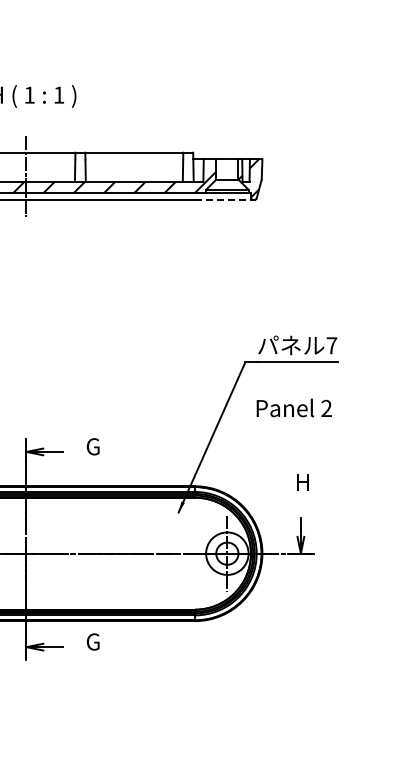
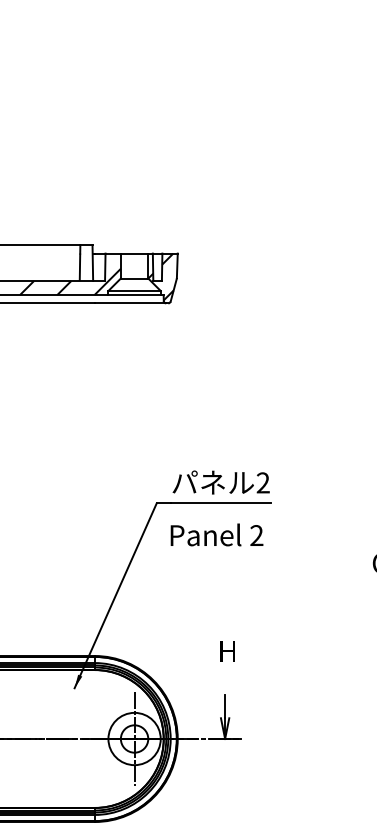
line: (224, 199) -> (131, 302), dashed -> solid
text: (331, 345) -> (262, 482), 7 -> 2
text: (293, 407) -> (216, 534), moved

